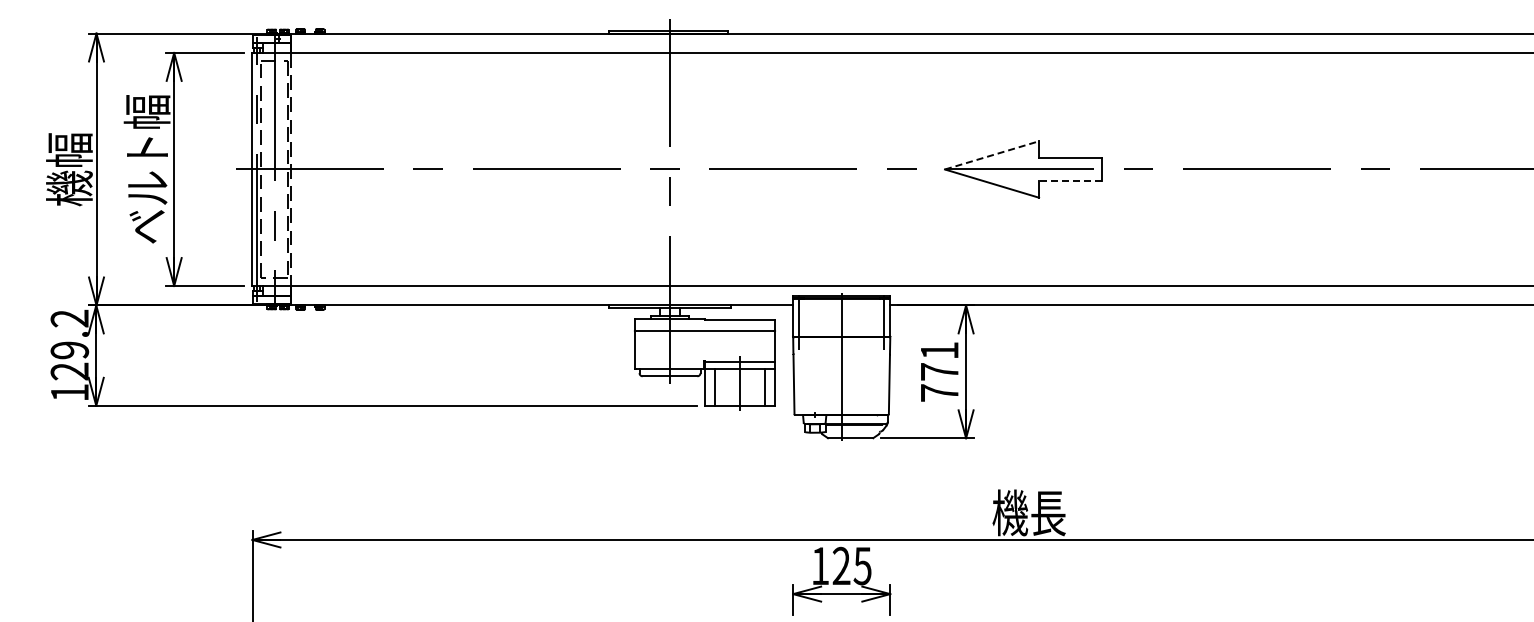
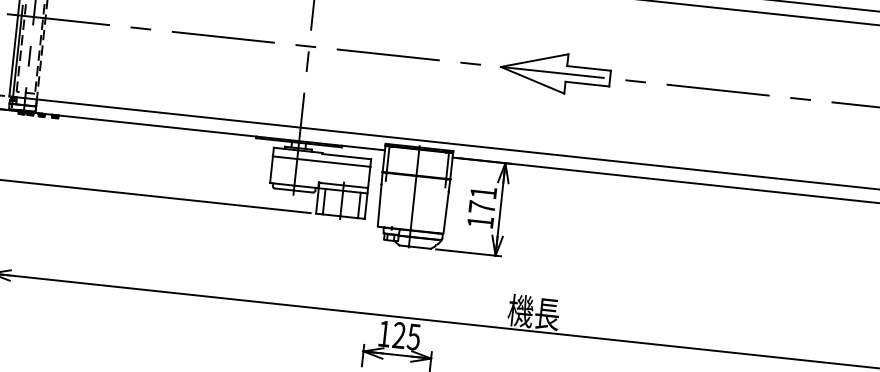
line: (992, 155) -> (534, 60), dashed -> solid
line: (1069, 180) -> (586, 83), dashed -> solid
text: (939, 392) -> (480, 221), 771 -> 171

